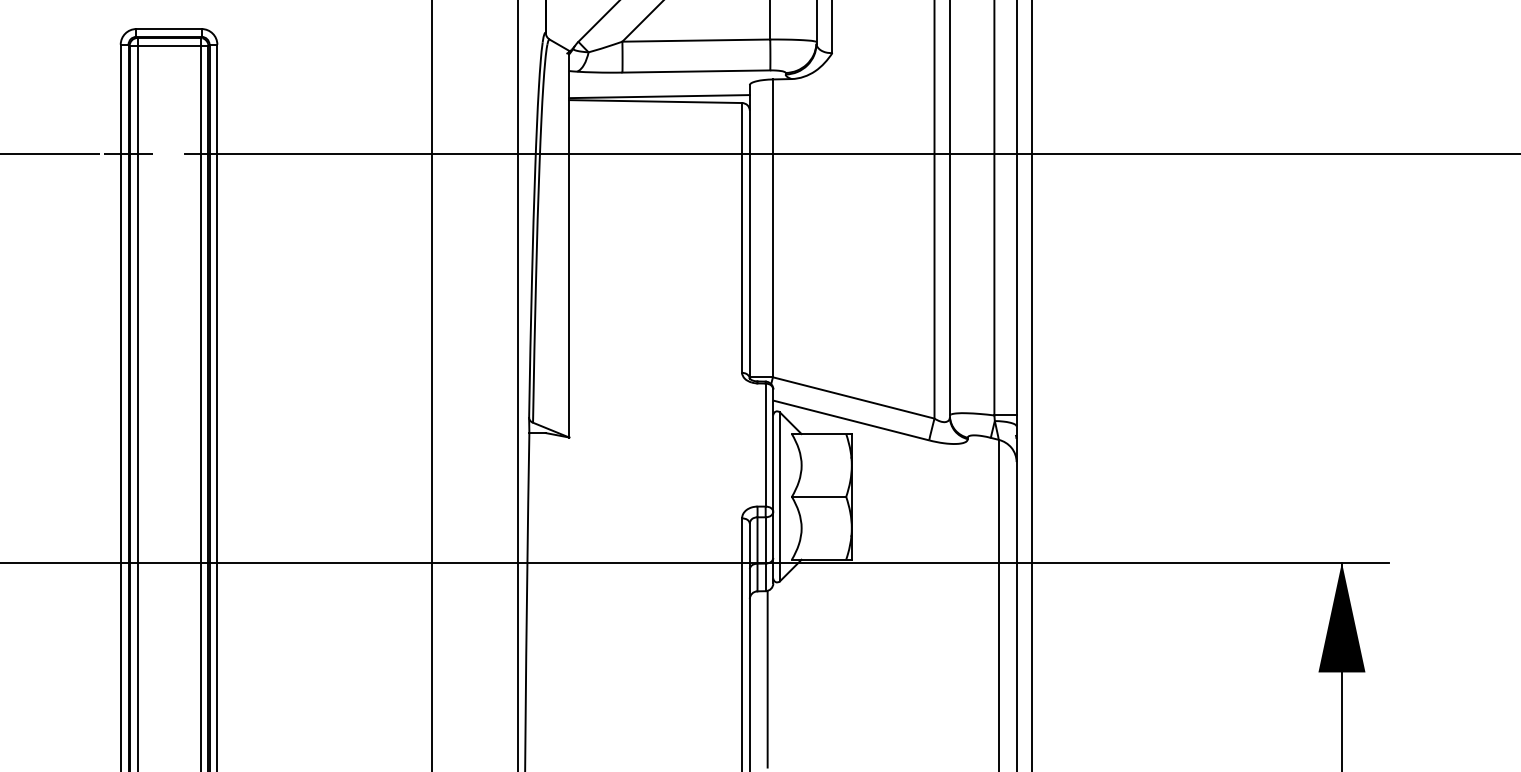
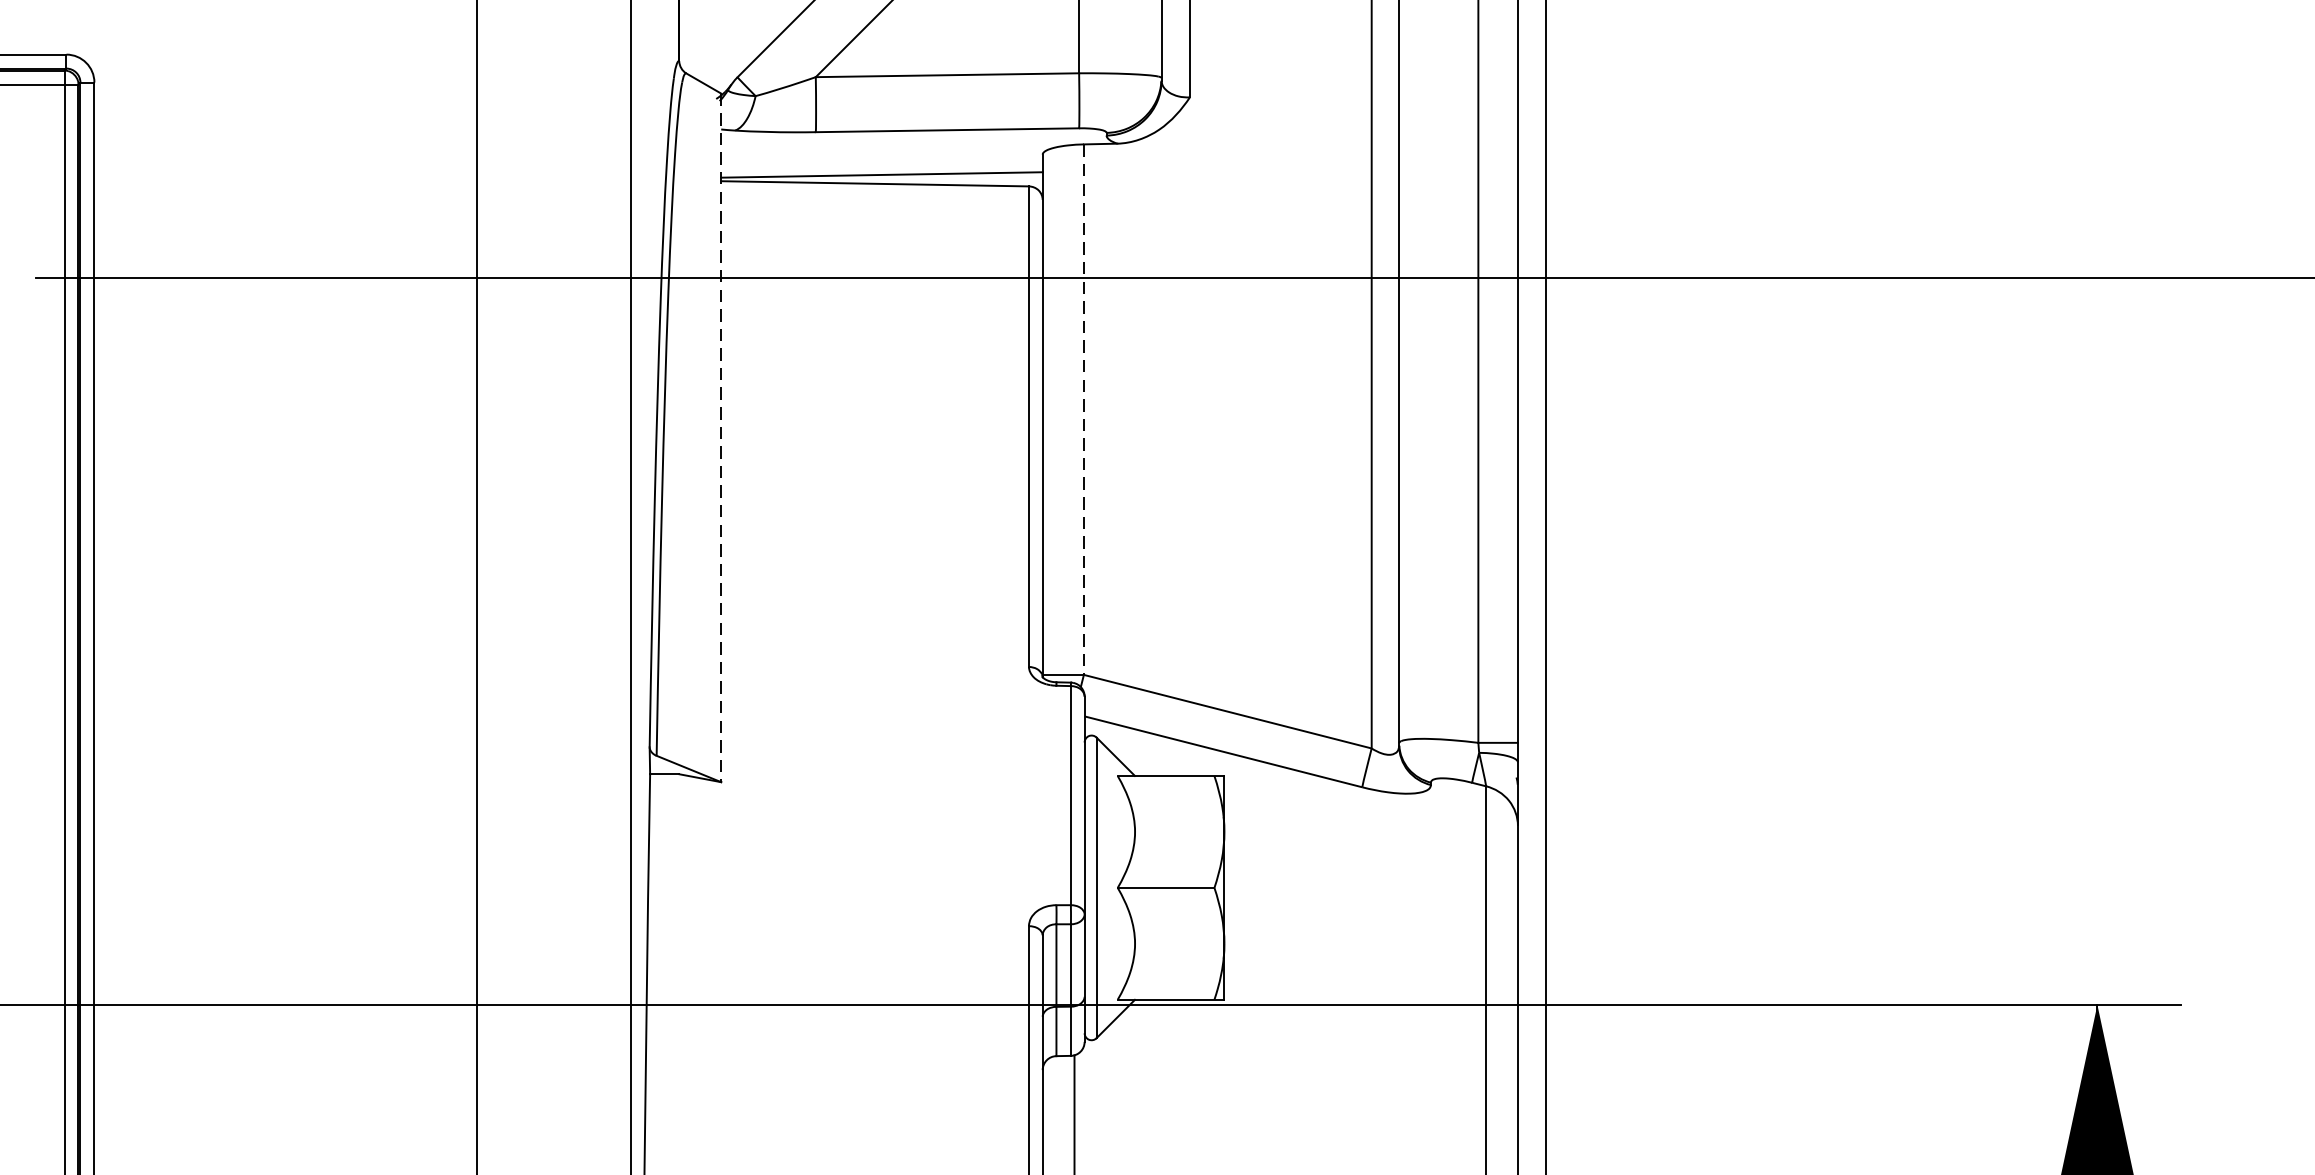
line: (772, 228) -> (1083, 409), solid -> dashed
line: (569, 244) -> (721, 438), solid -> dashed

